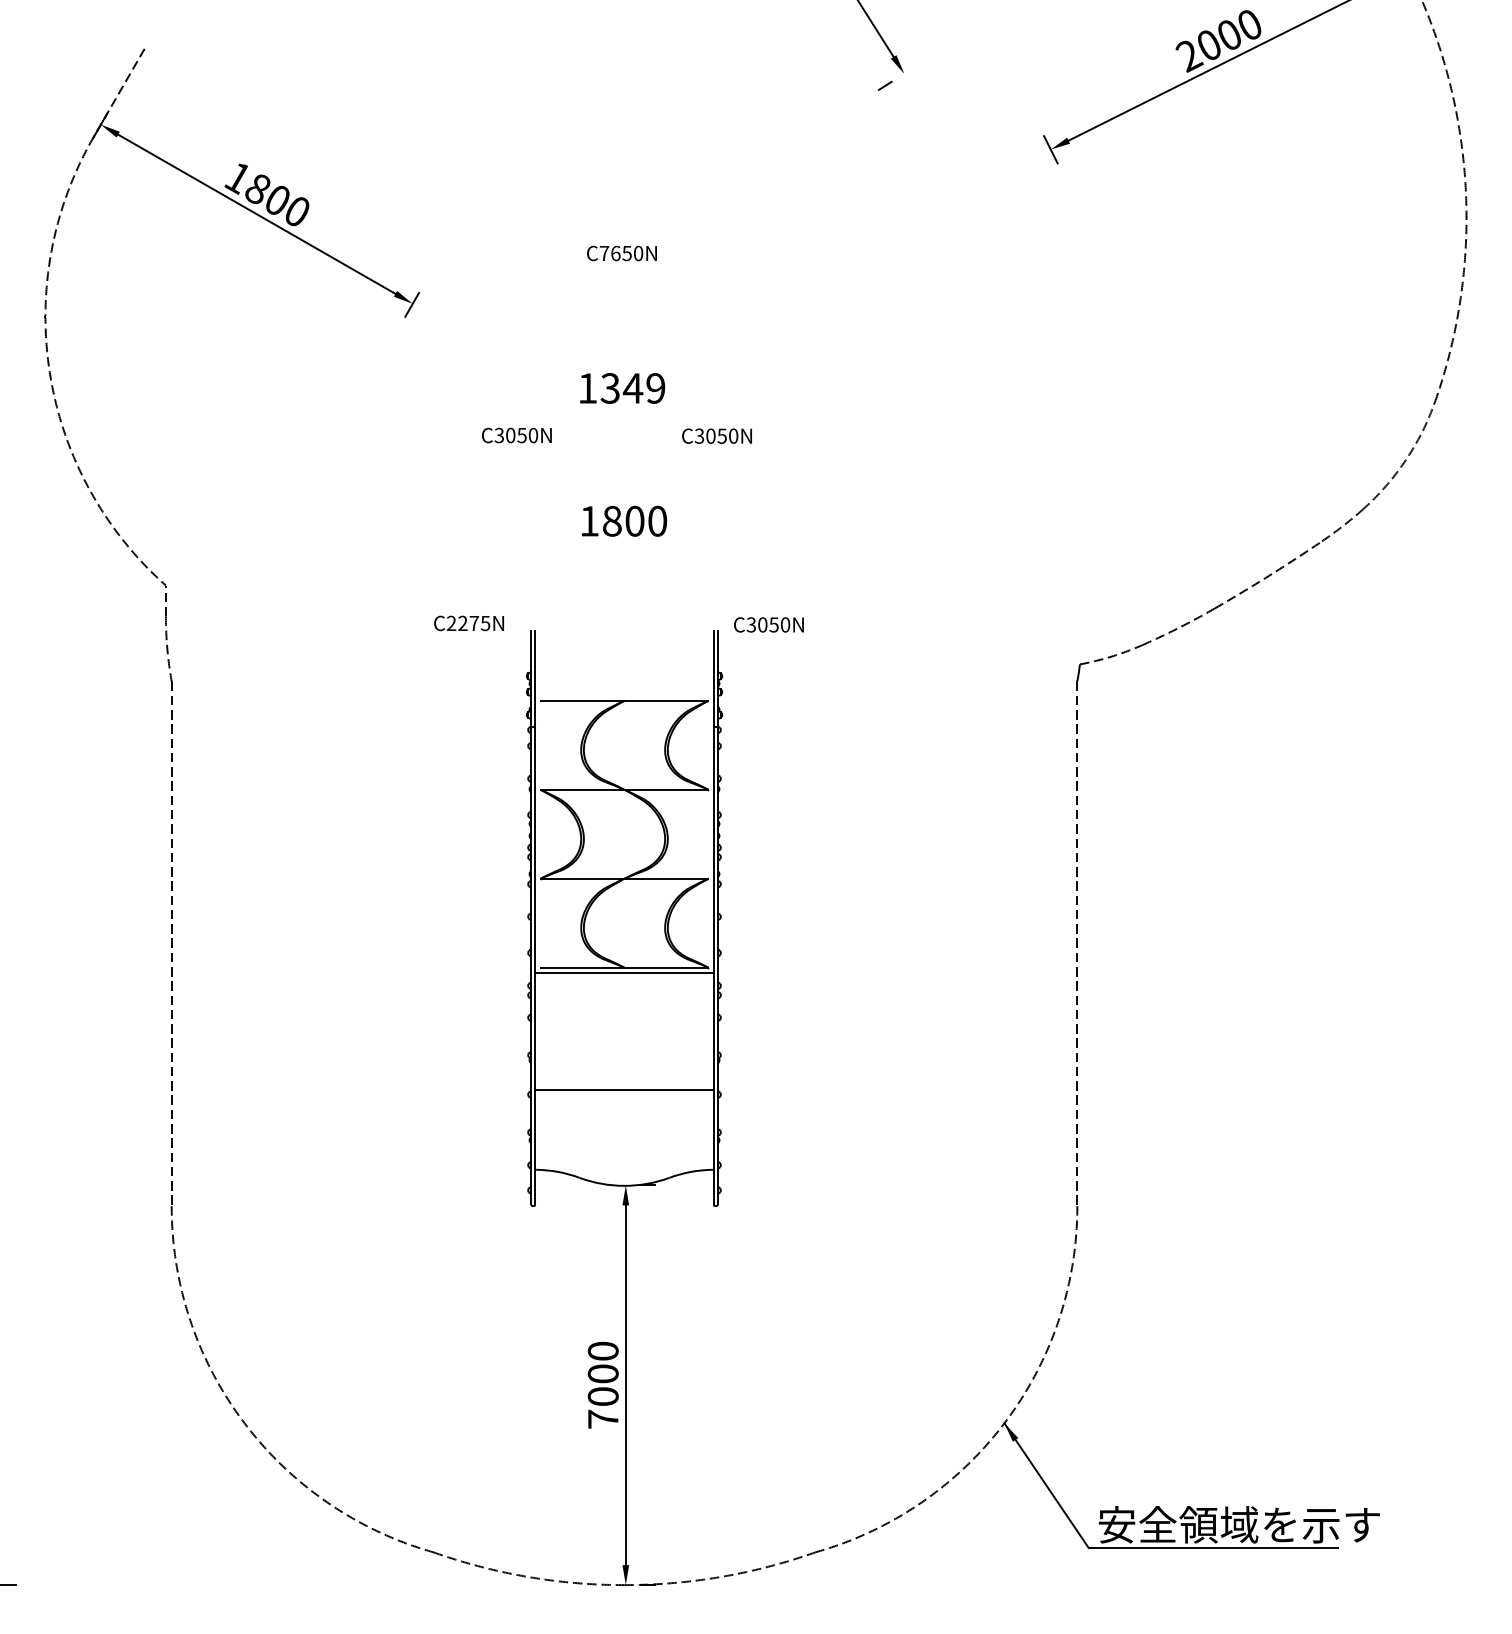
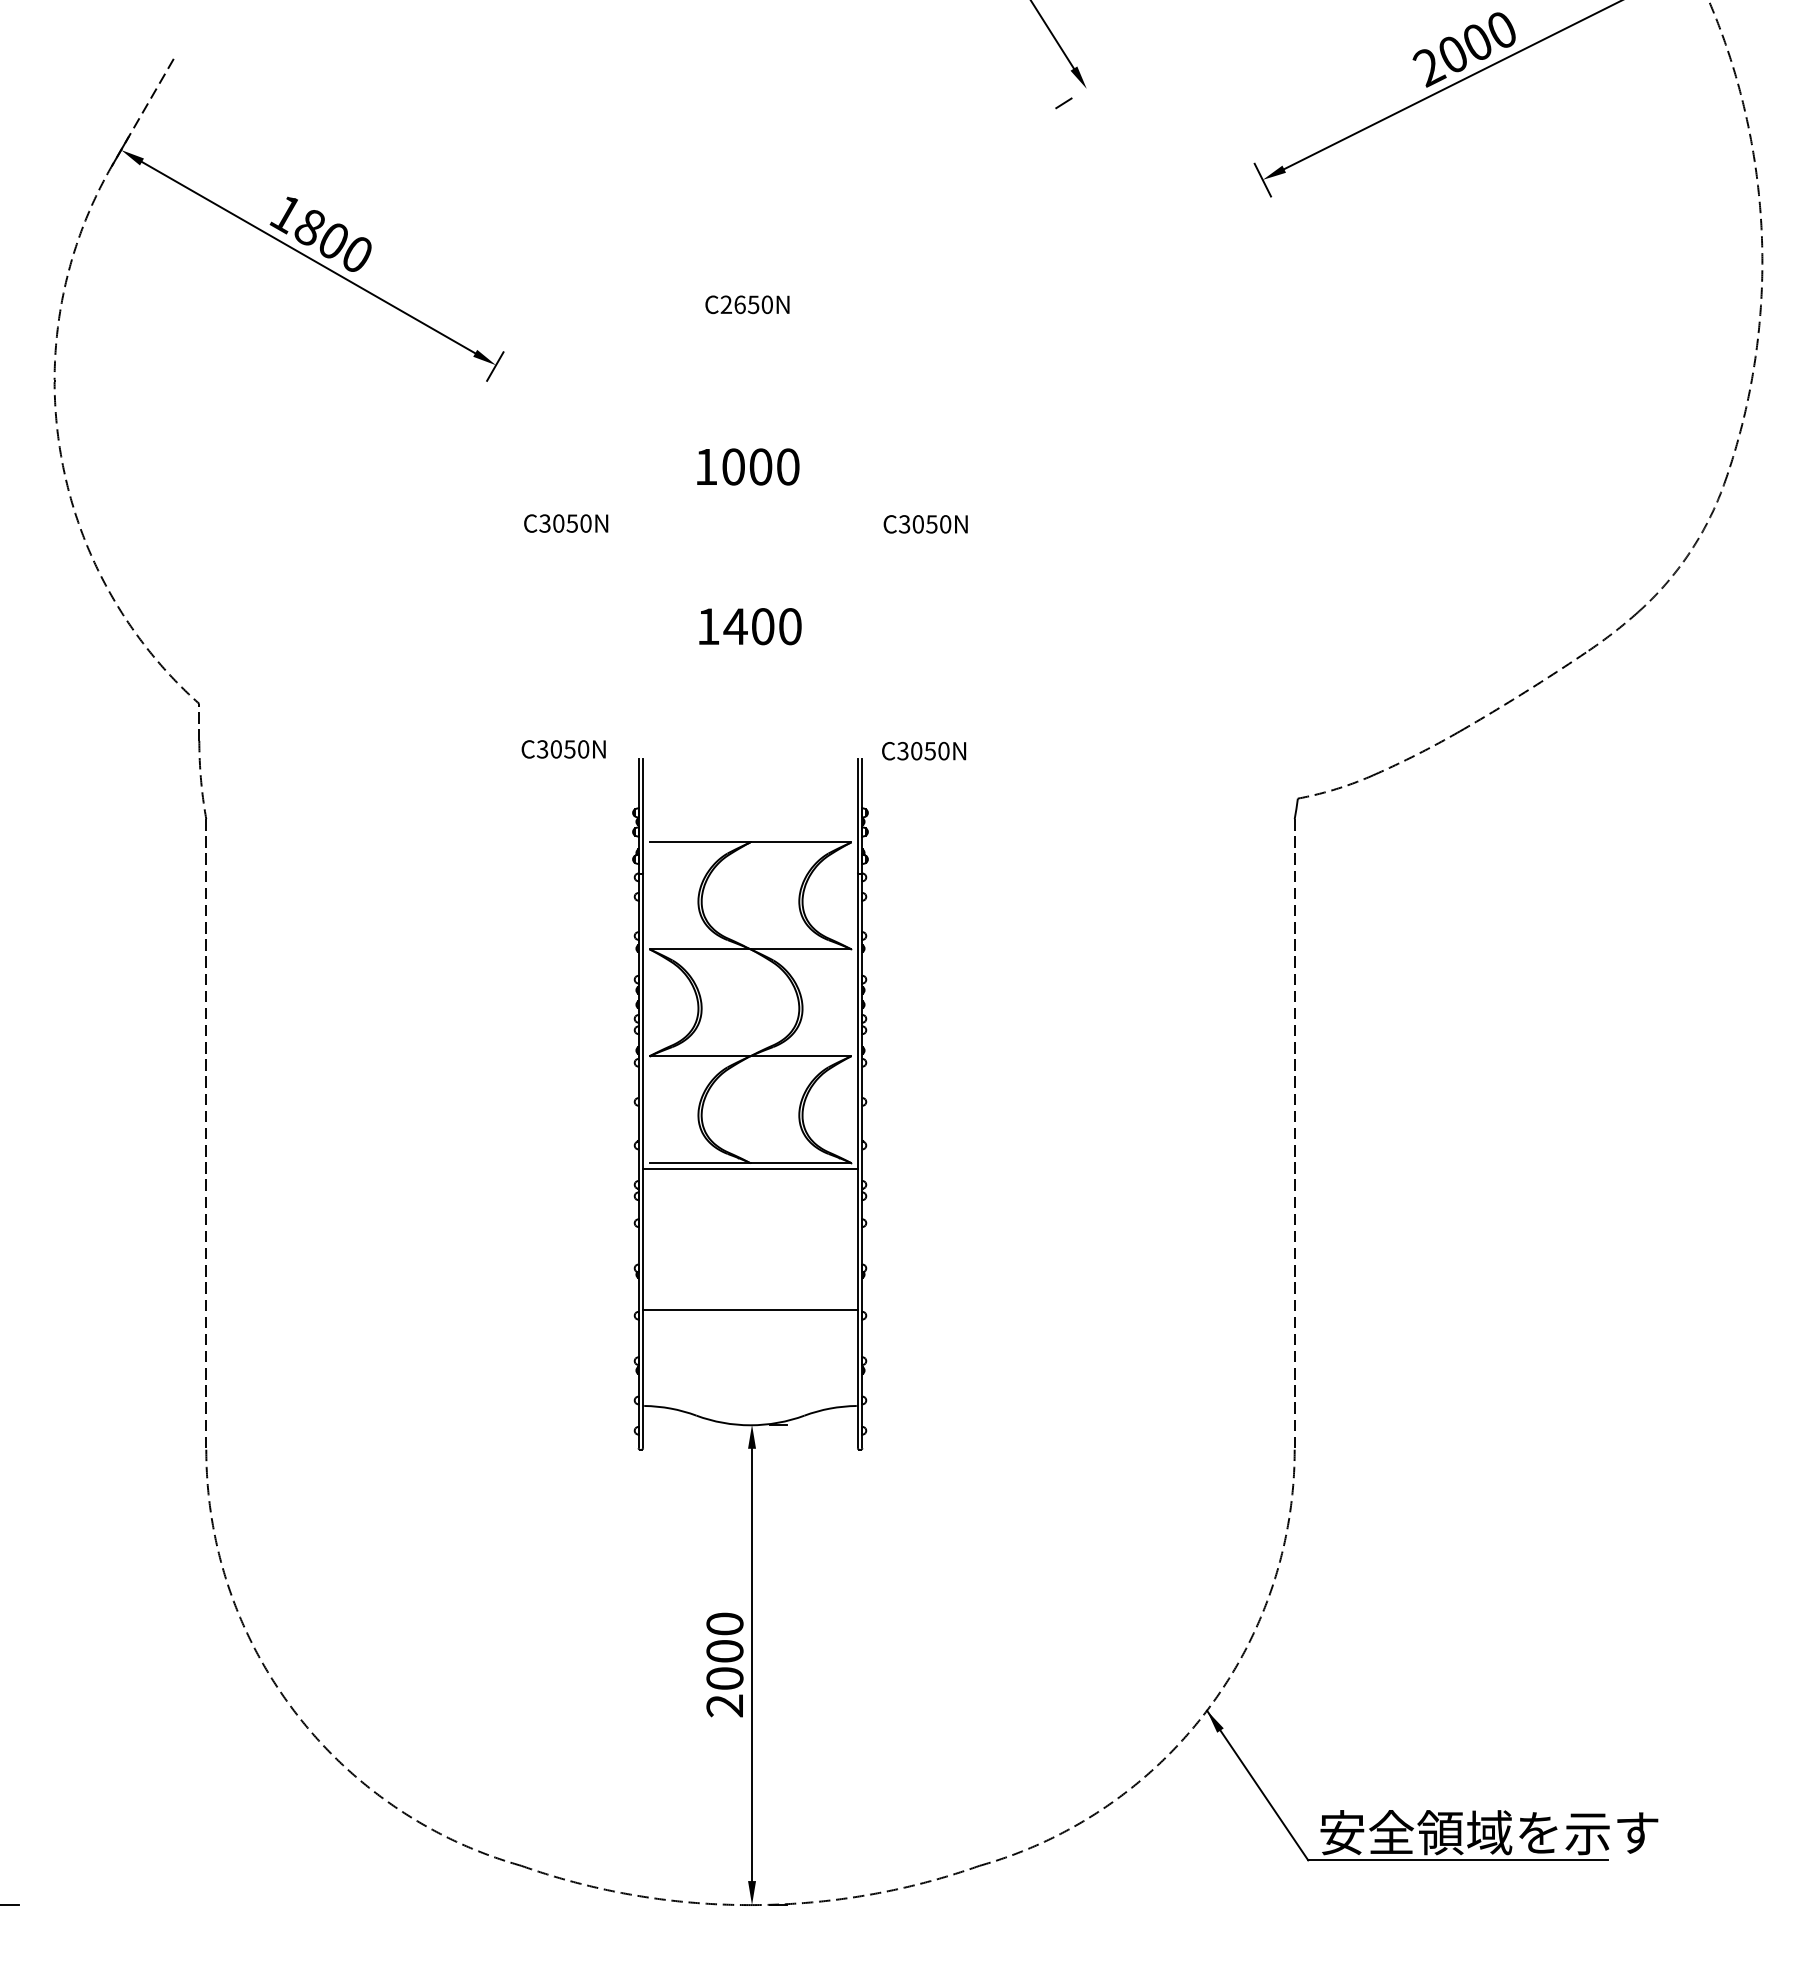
text: (604, 253) -> (726, 304), C7650N -> C2650N
text: (632, 388) -> (760, 466), 1349 -> 1000
text: (517, 435) -> (566, 523), moved
text: (716, 436) -> (925, 524), moved
text: (612, 521) -> (735, 626), 1800 -> 1400
text: (468, 623) -> (562, 749), C2275N -> C3050N
text: (602, 1419) -> (724, 1705), 7000 -> 2000

